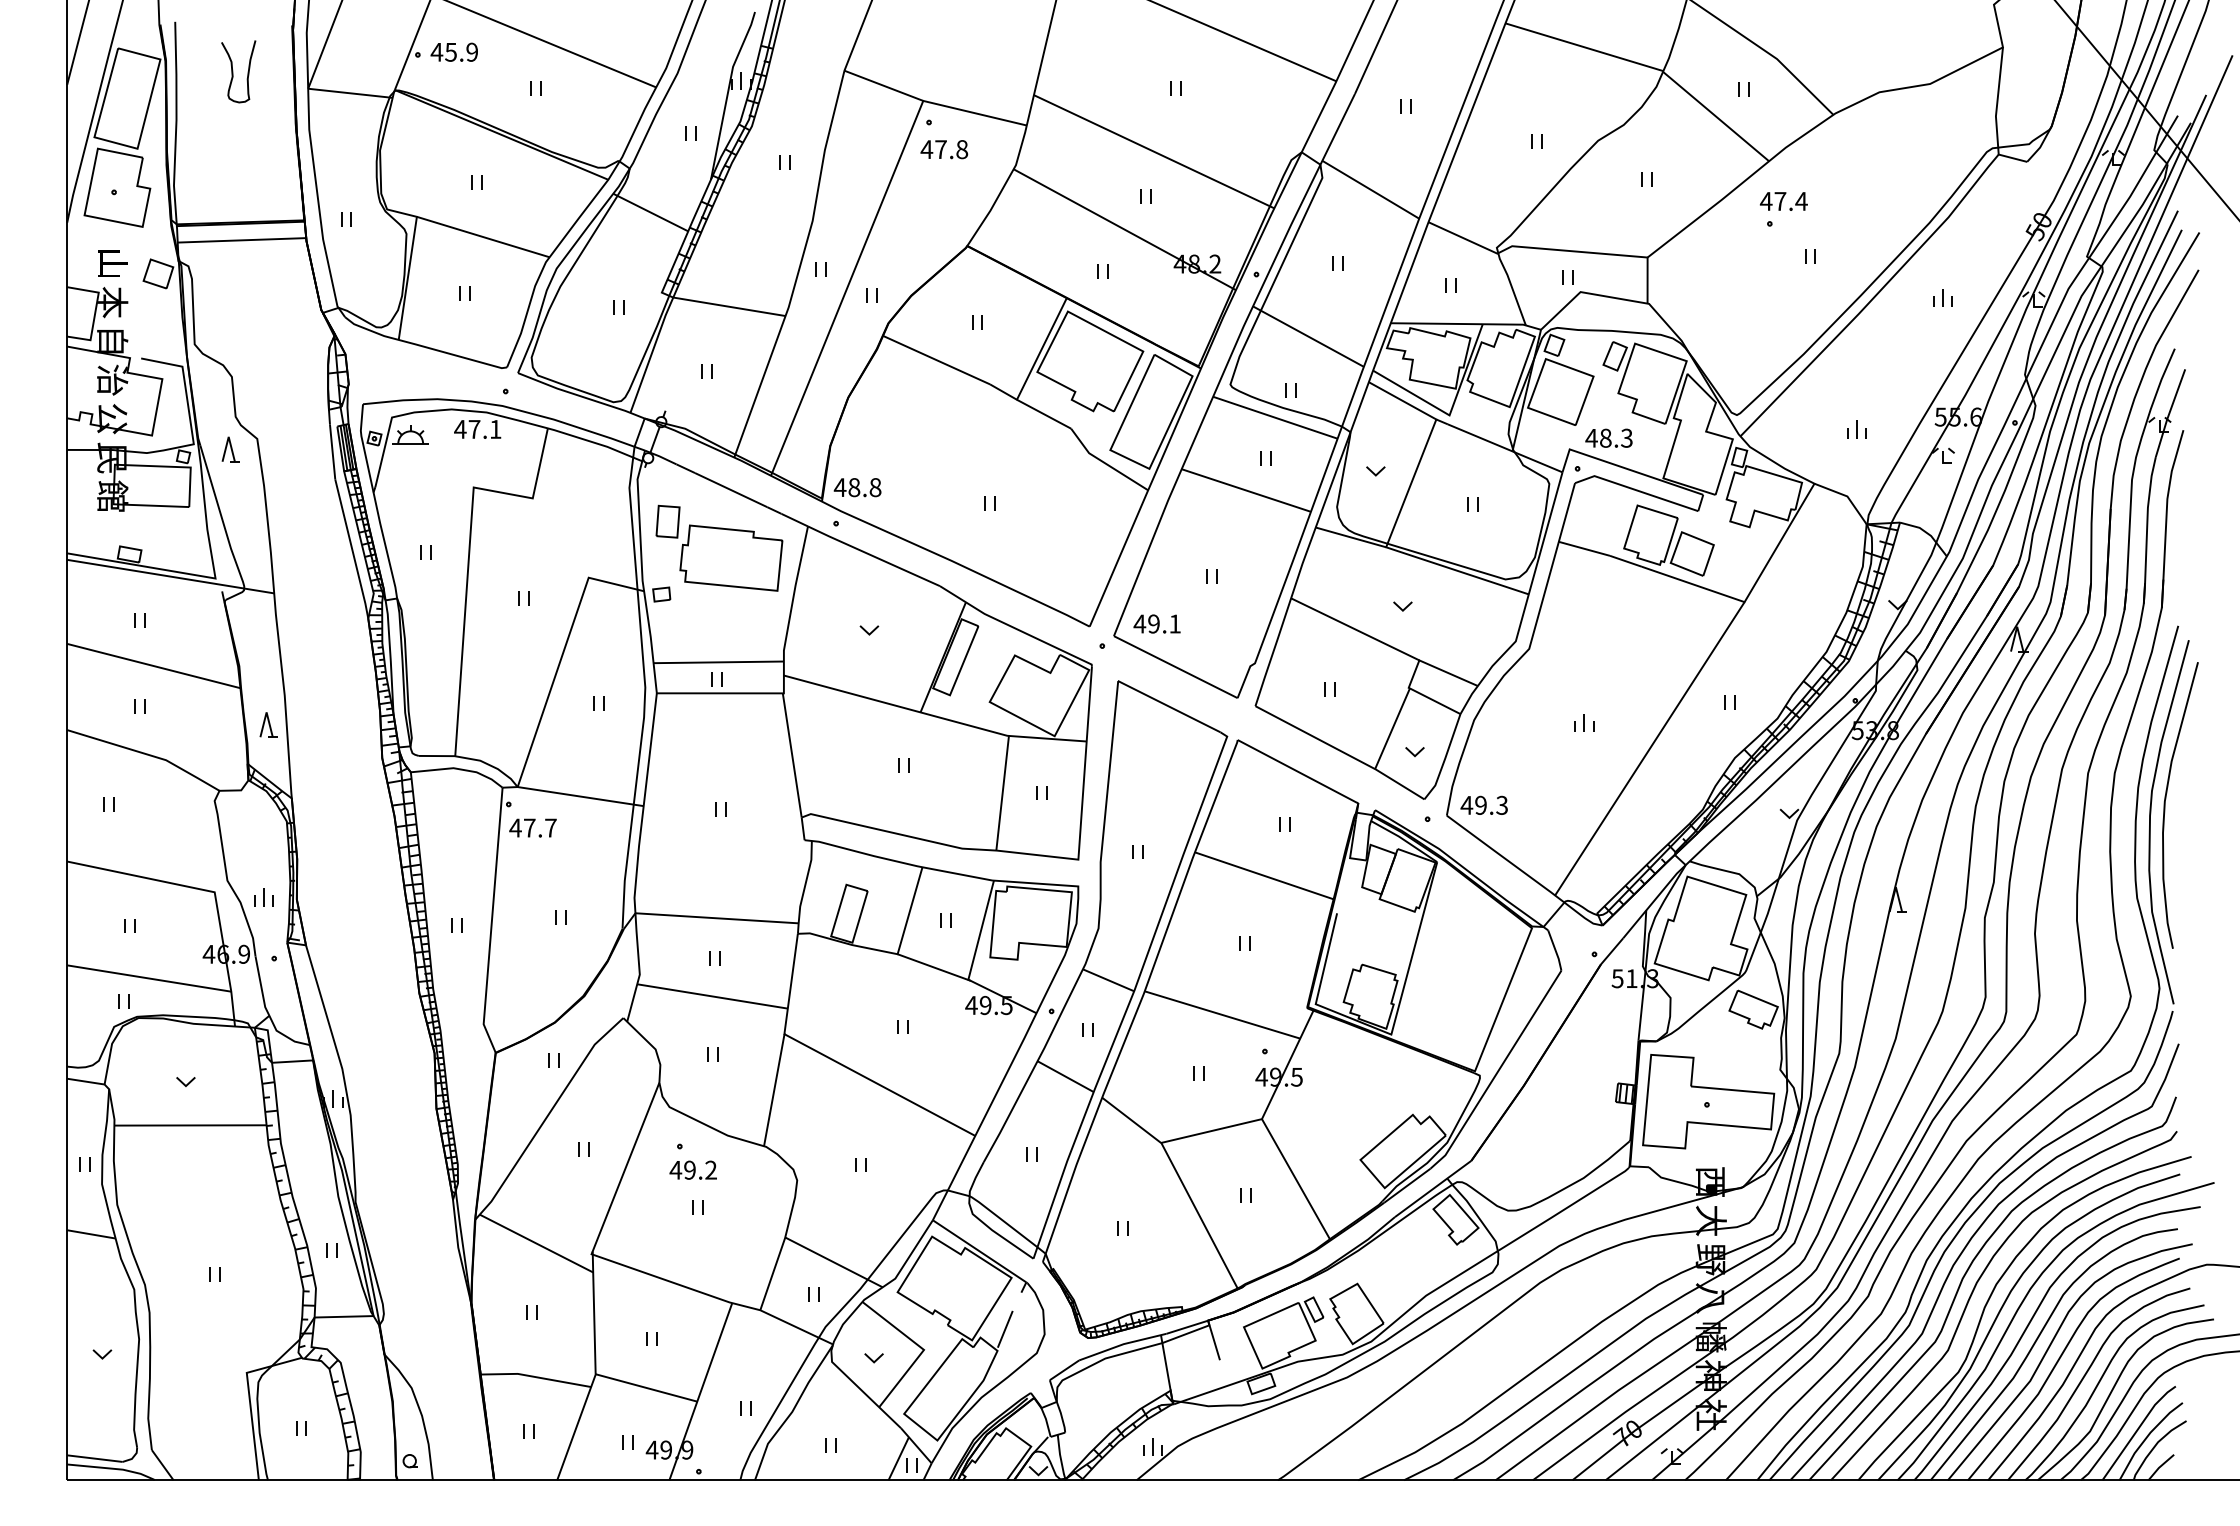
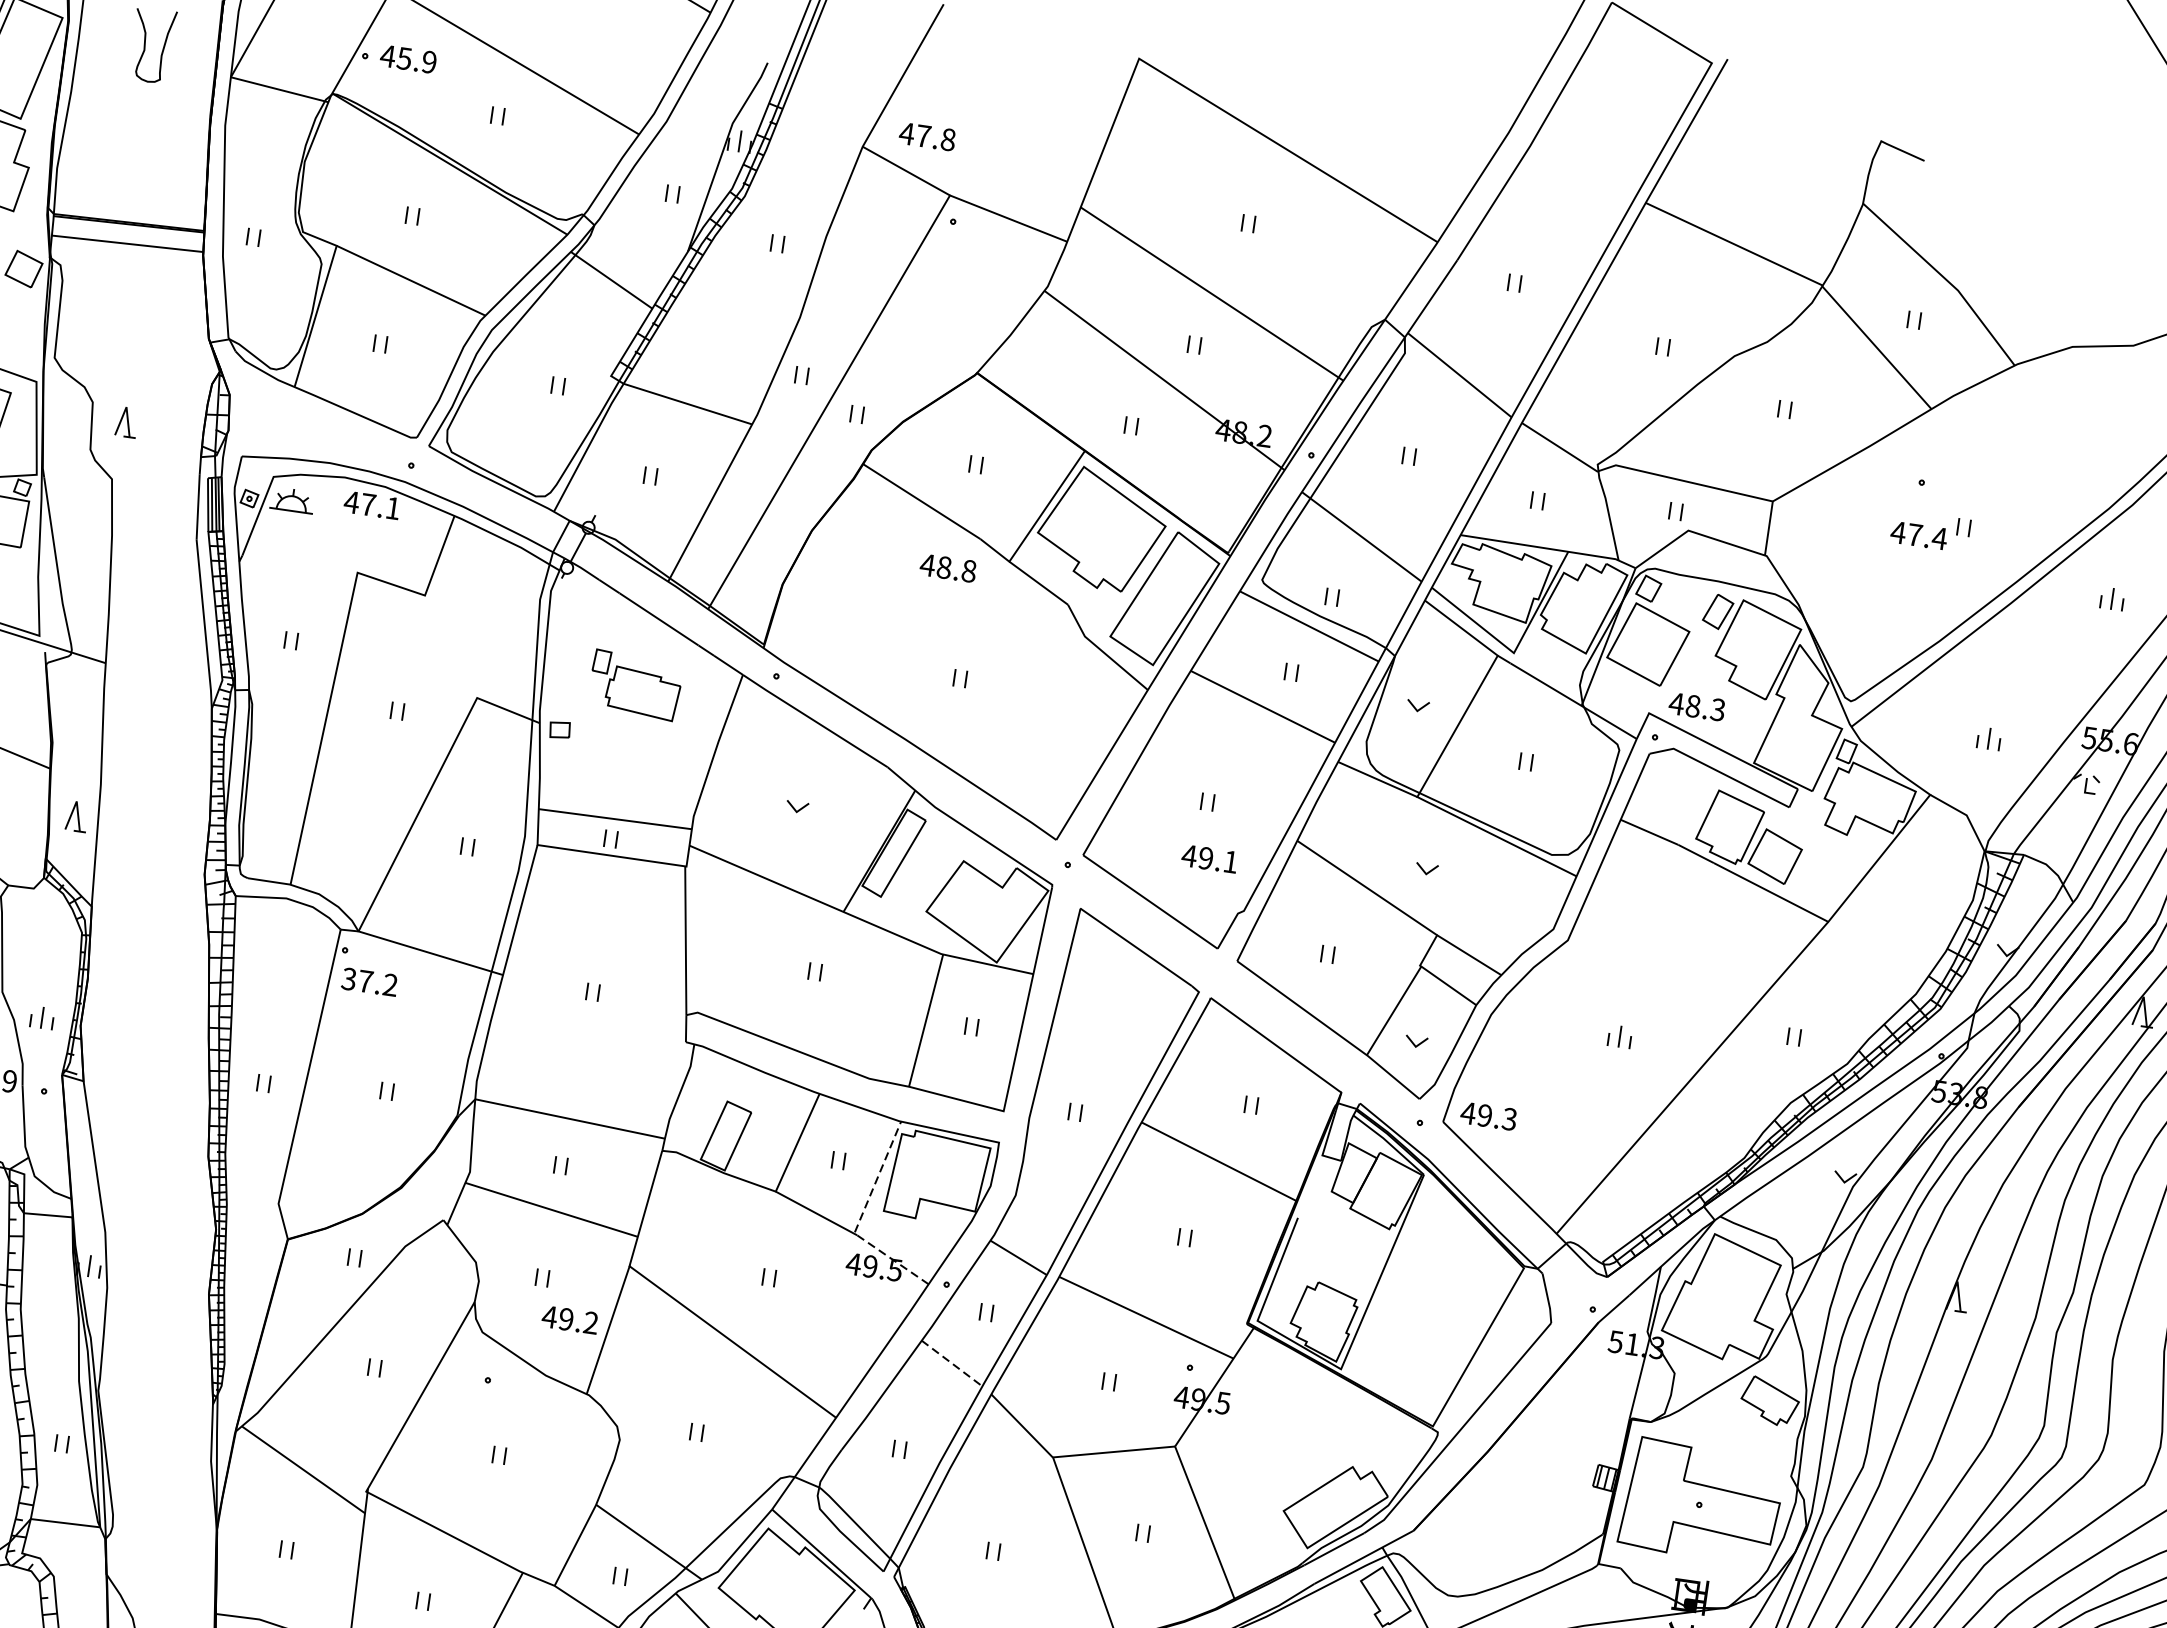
text: (944, 149) -> (927, 136), moved
text: (1783, 201) -> (1918, 535), moved
part: (230, 449) -> (126, 422), moved
text: (857, 487) -> (948, 568), moved
part: (719, 547) -> (635, 684), size x0.6
text: (1156, 623) -> (1209, 858), moved
text: (532, 827) -> (369, 981), 47.7 -> 37.2
line: (971, 968) -> (859, 1220), solid -> dashed
line: (1066, 1076) -> (953, 1363), solid -> dashed
text: (692, 1169) -> (569, 1318), moved

